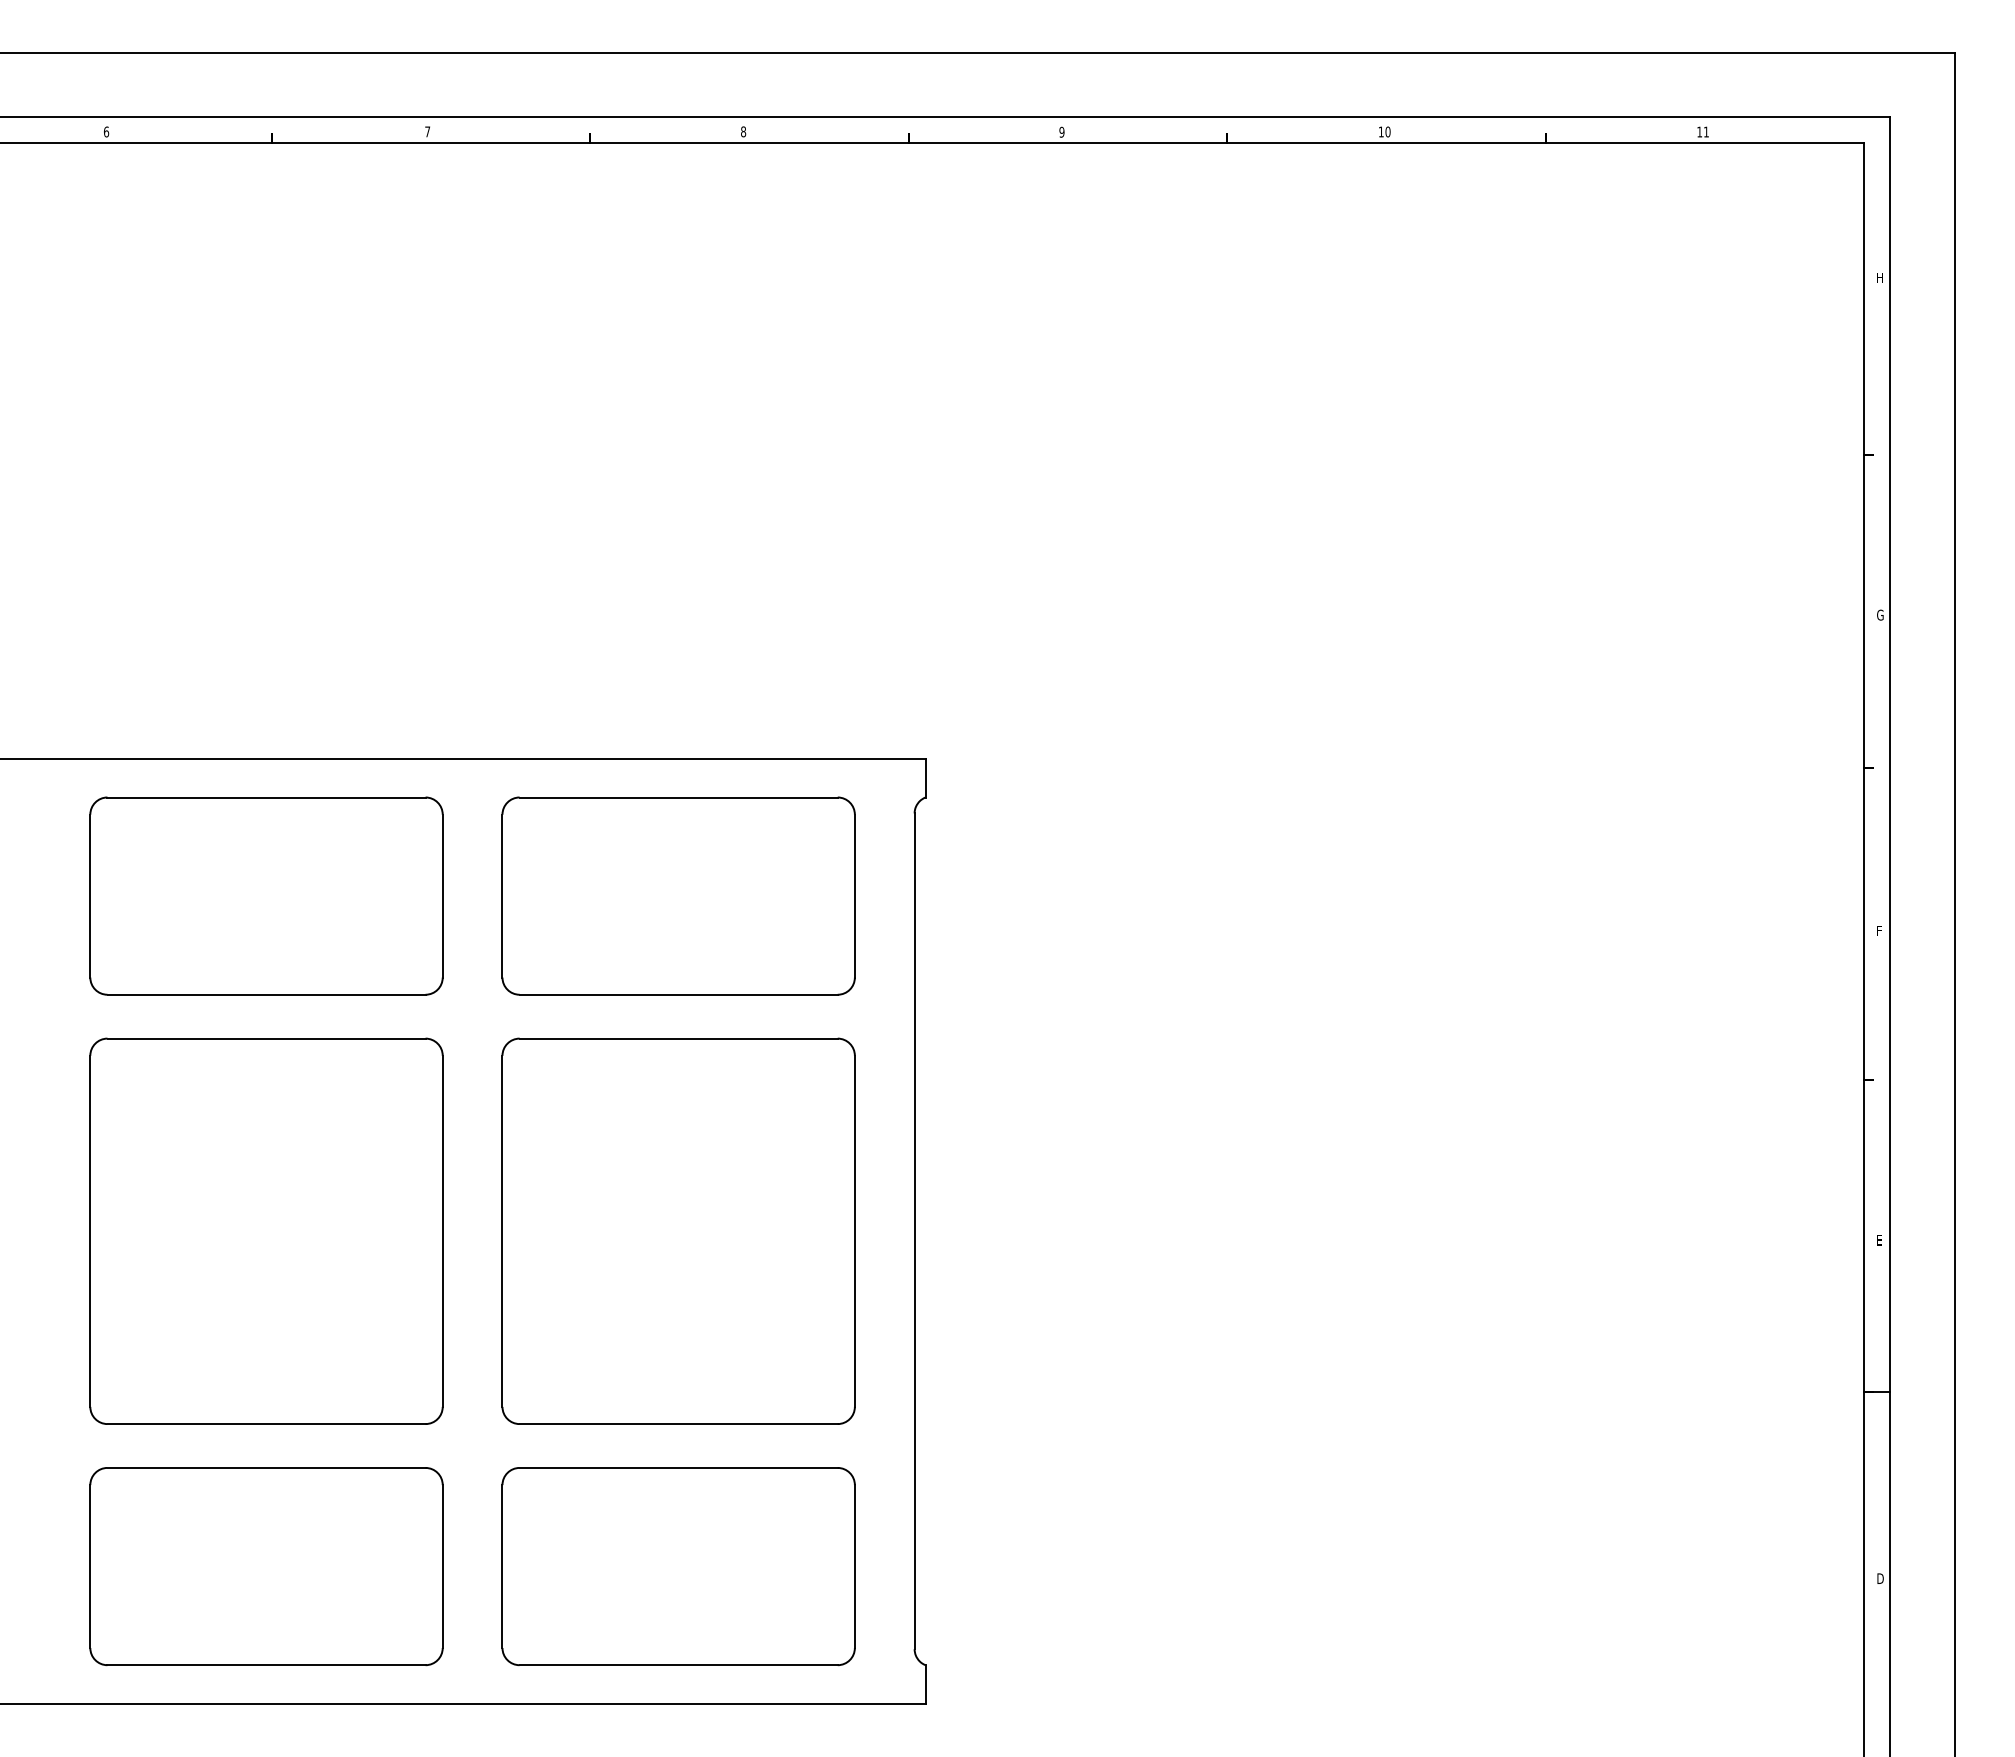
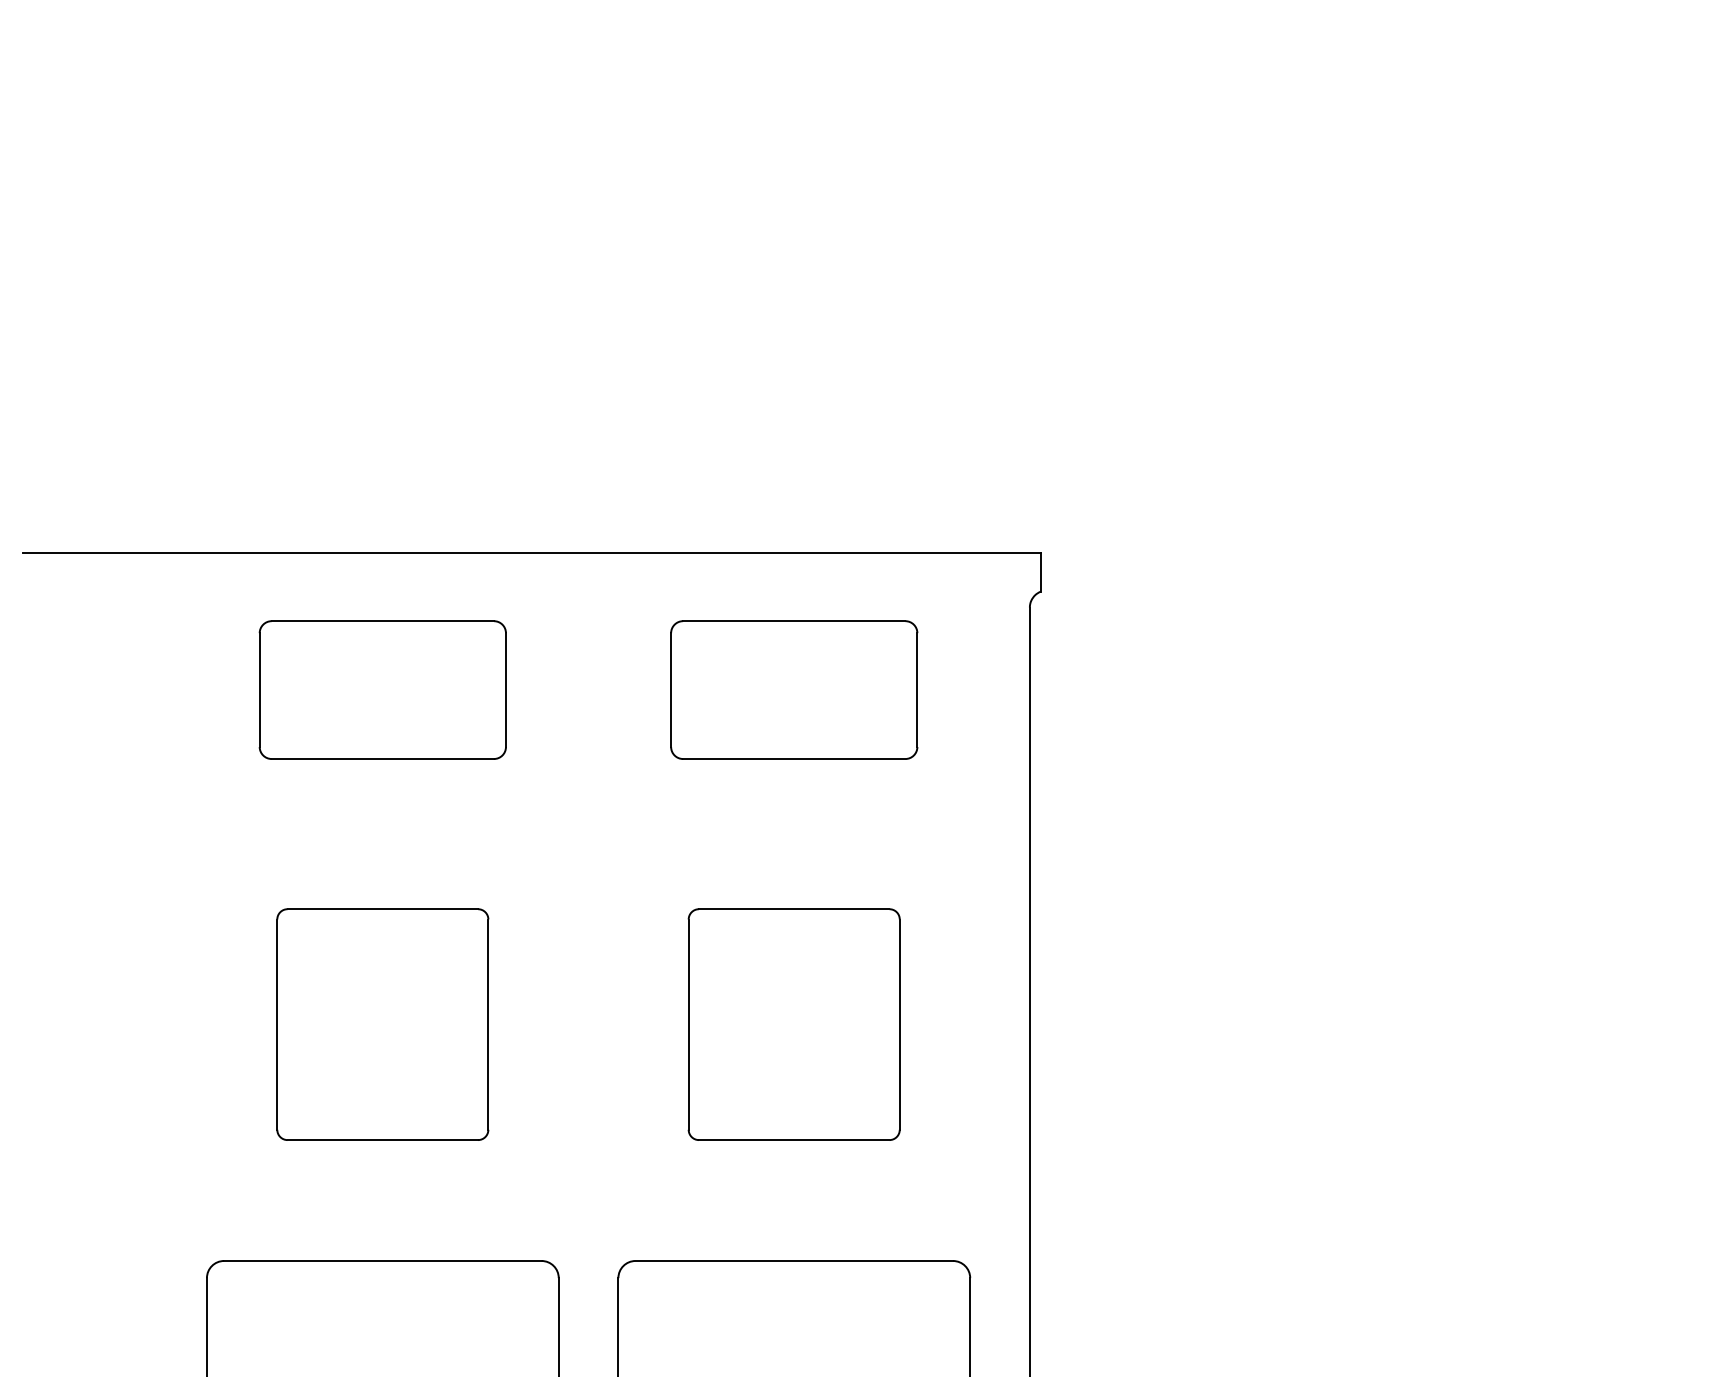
part: (266, 895) -> (382, 689), size x0.7
part: (678, 895) -> (794, 689), size x0.7
part: (266, 1230) -> (382, 1023), size x0.6
part: (678, 1230) -> (794, 1023), size x0.6

